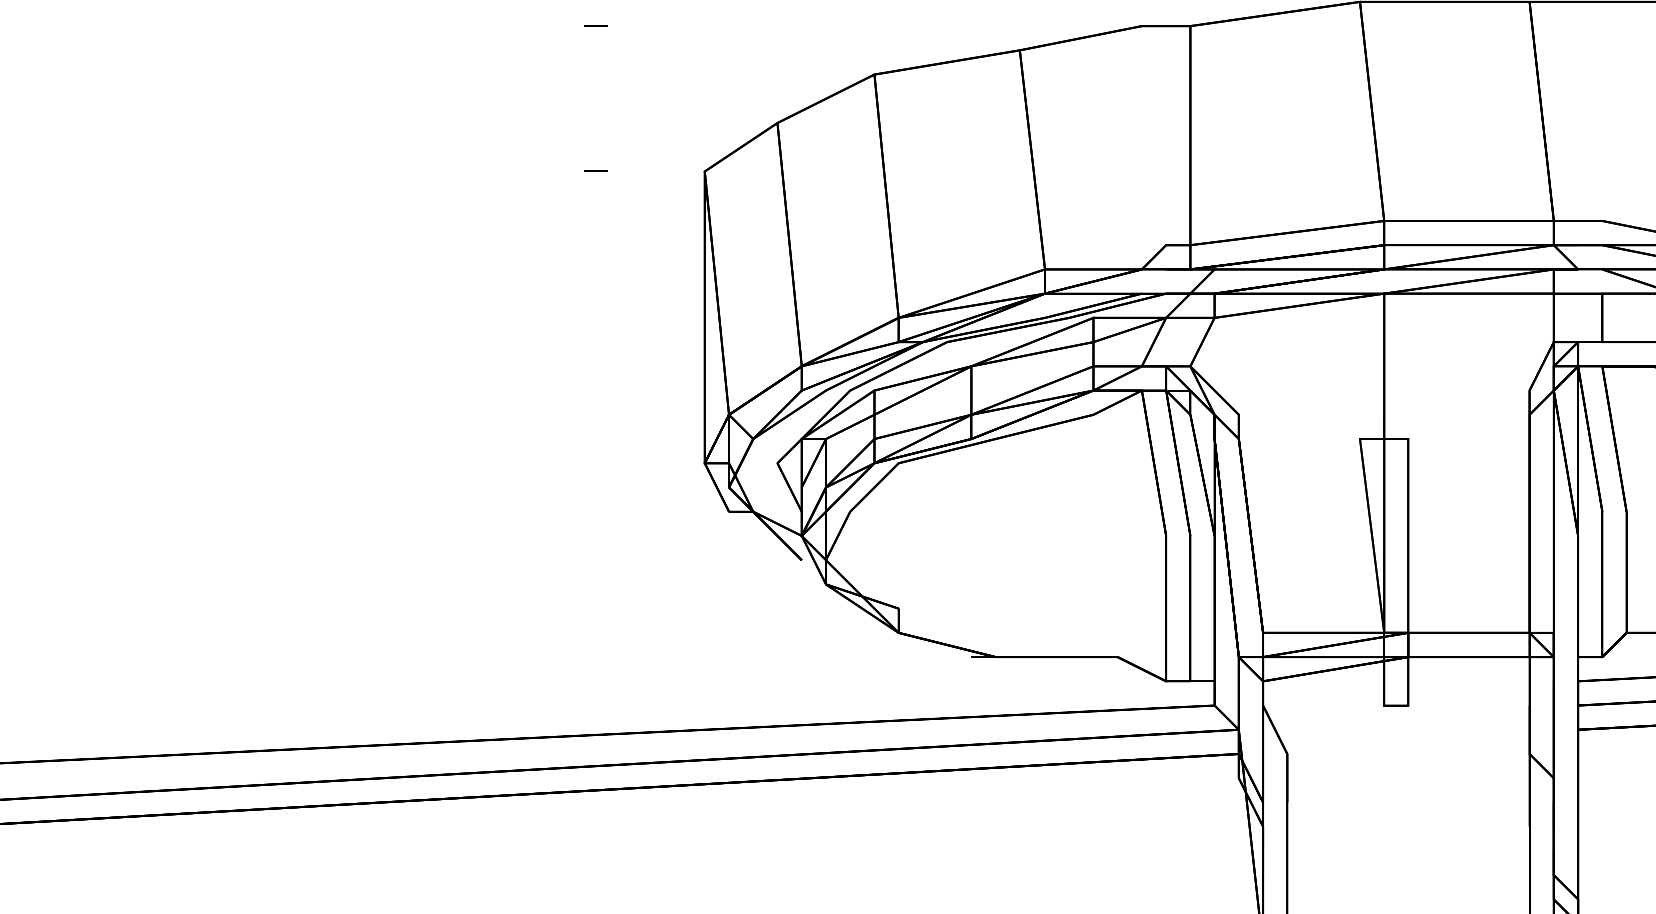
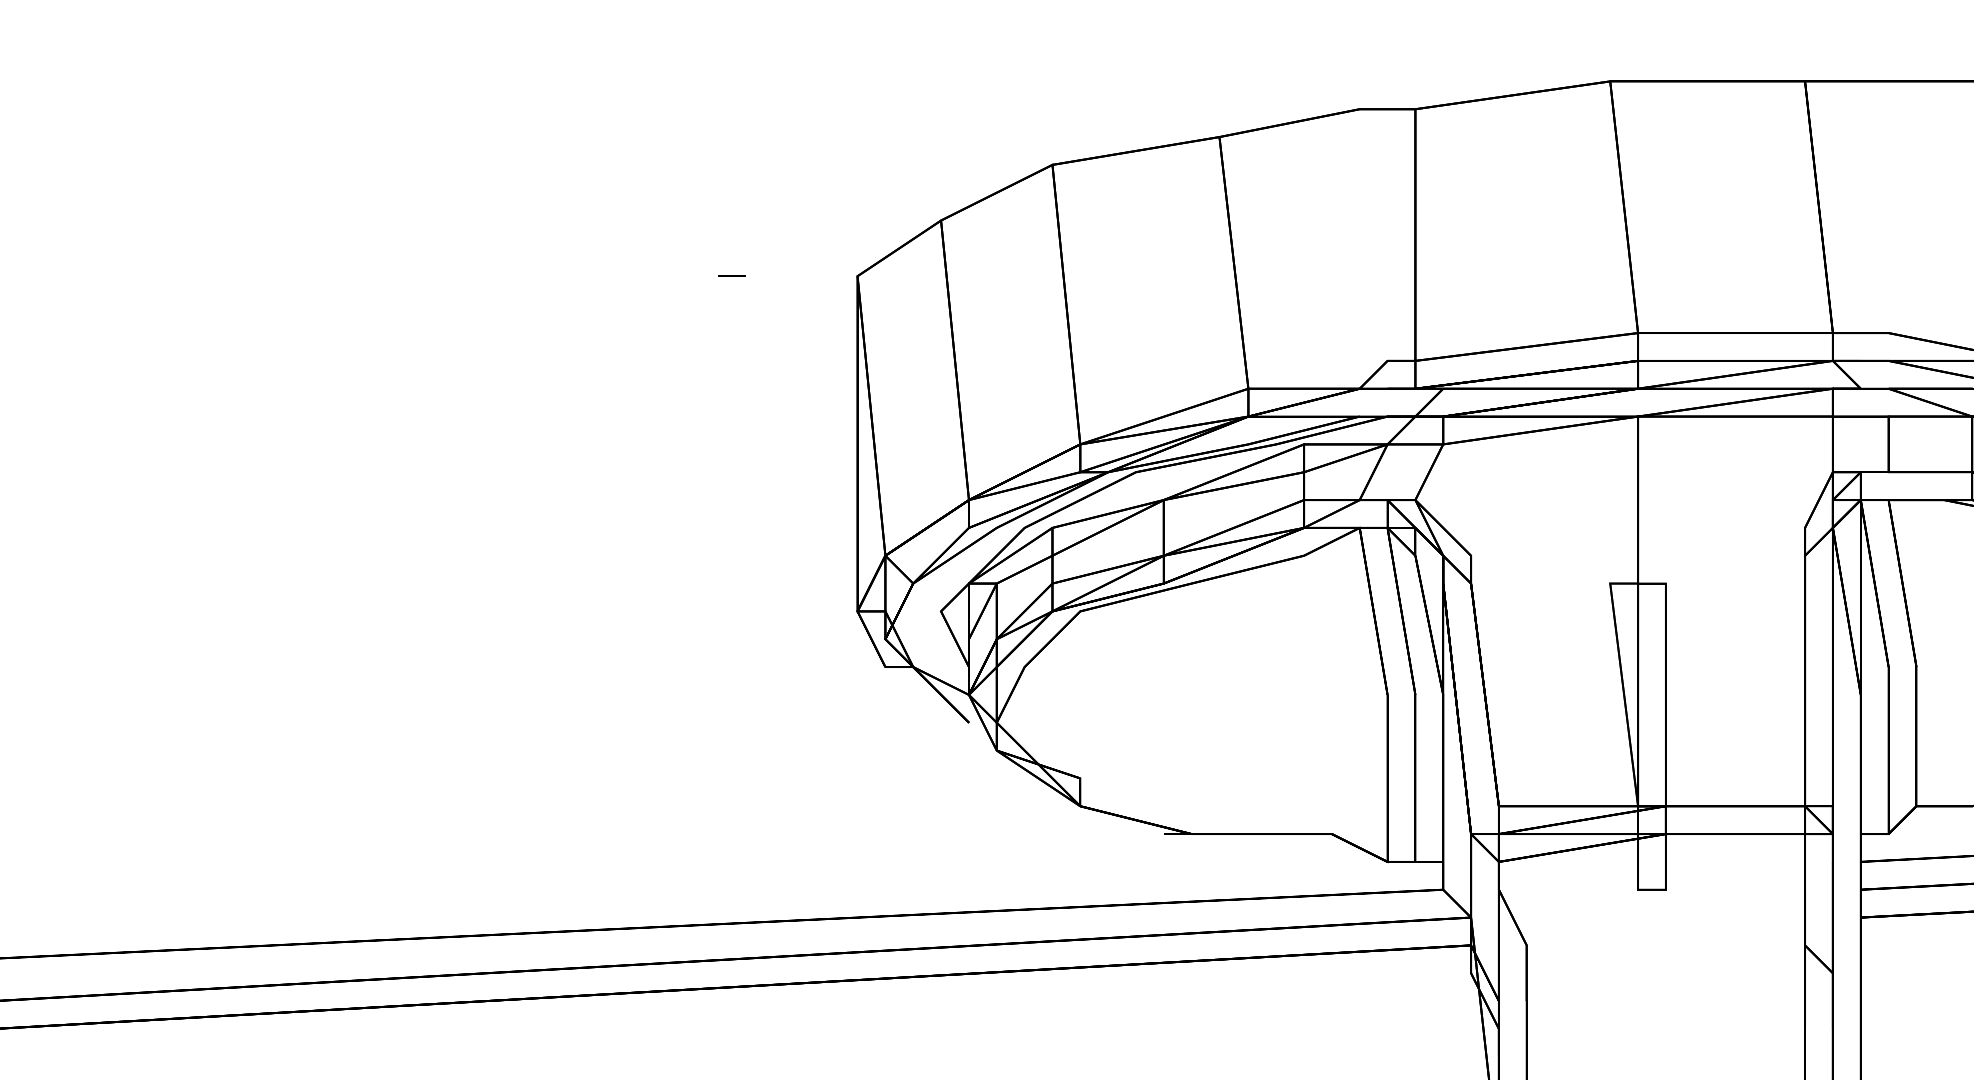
line: (595, 25) -> (731, 108), removed

